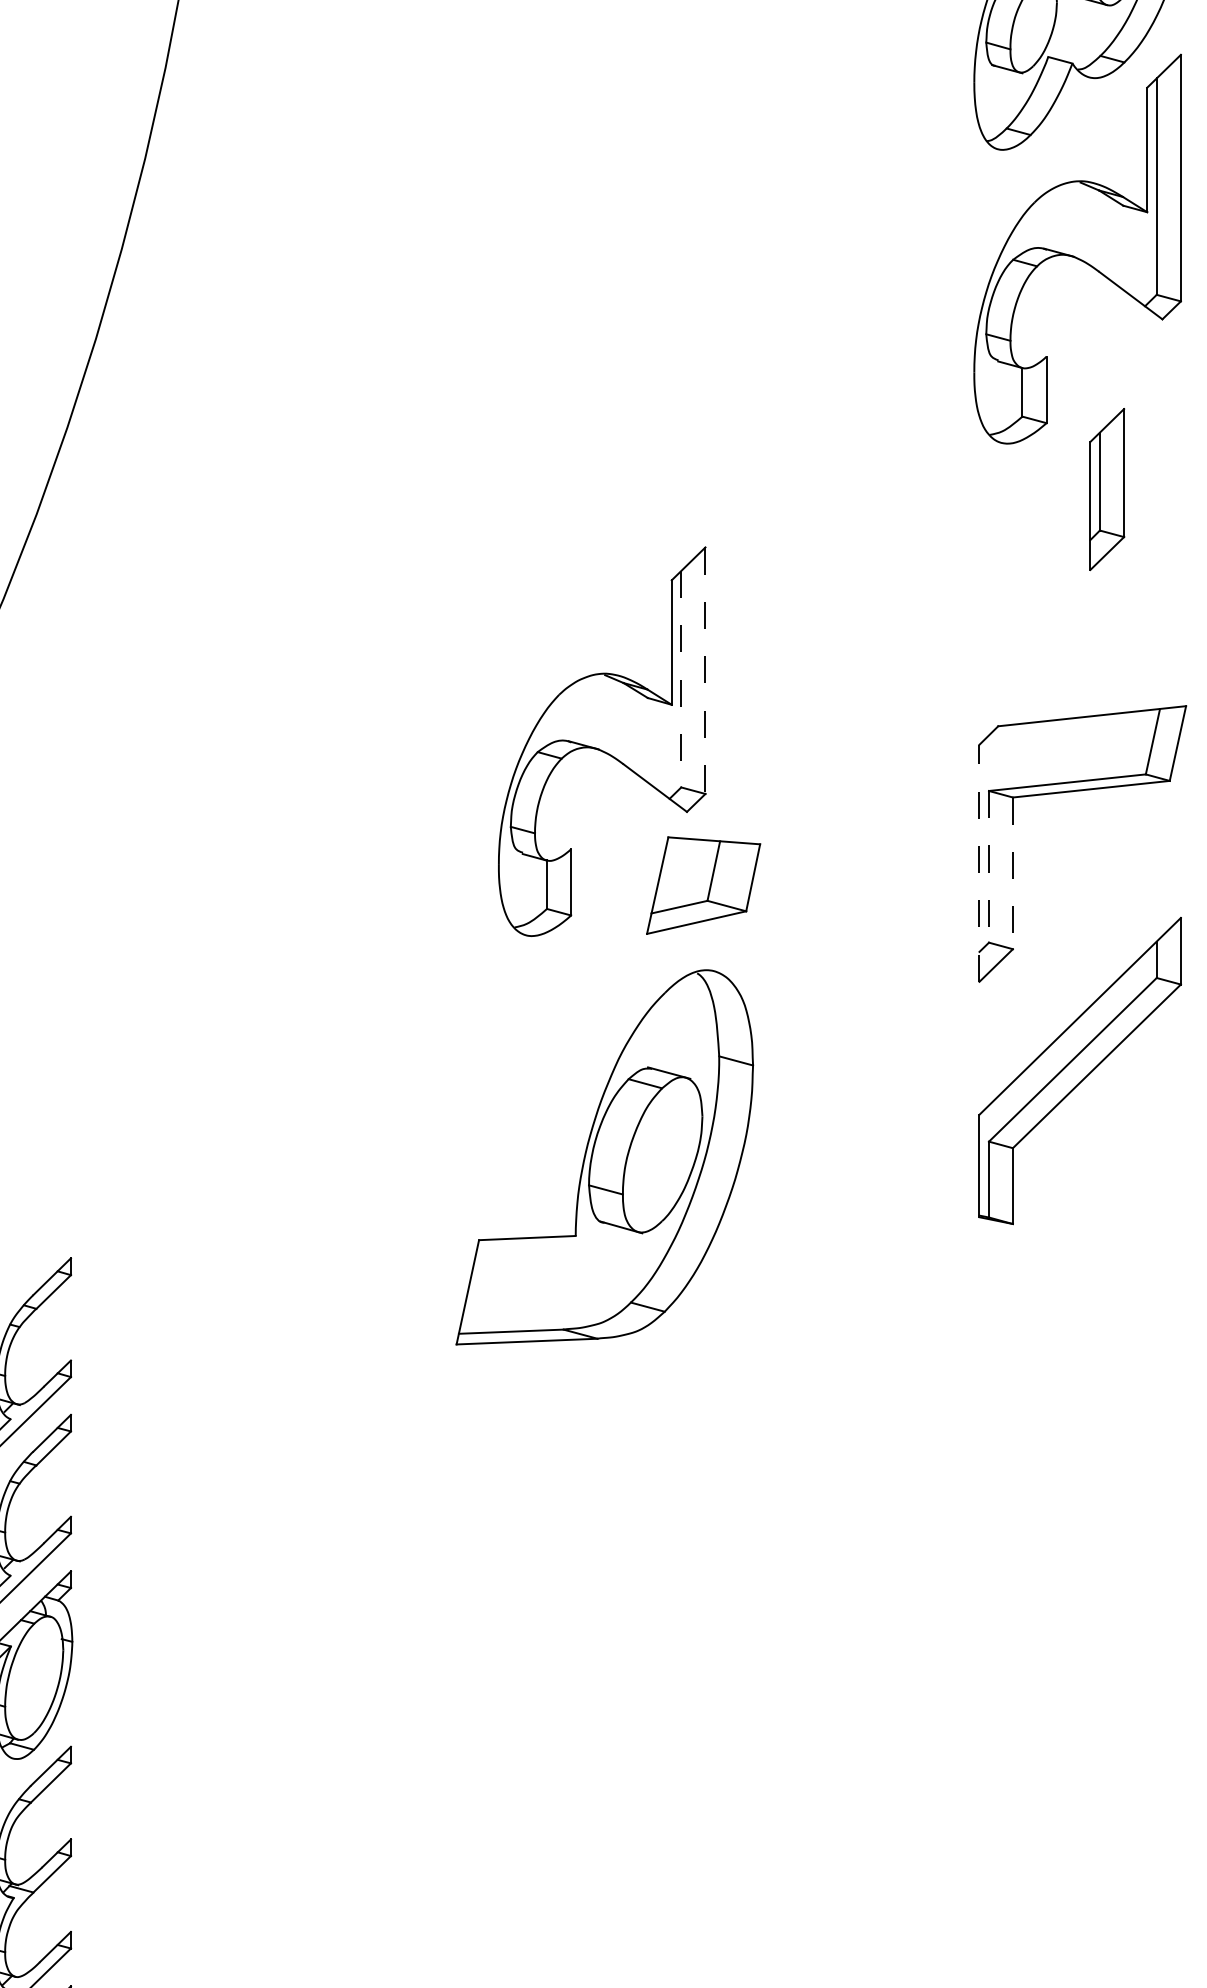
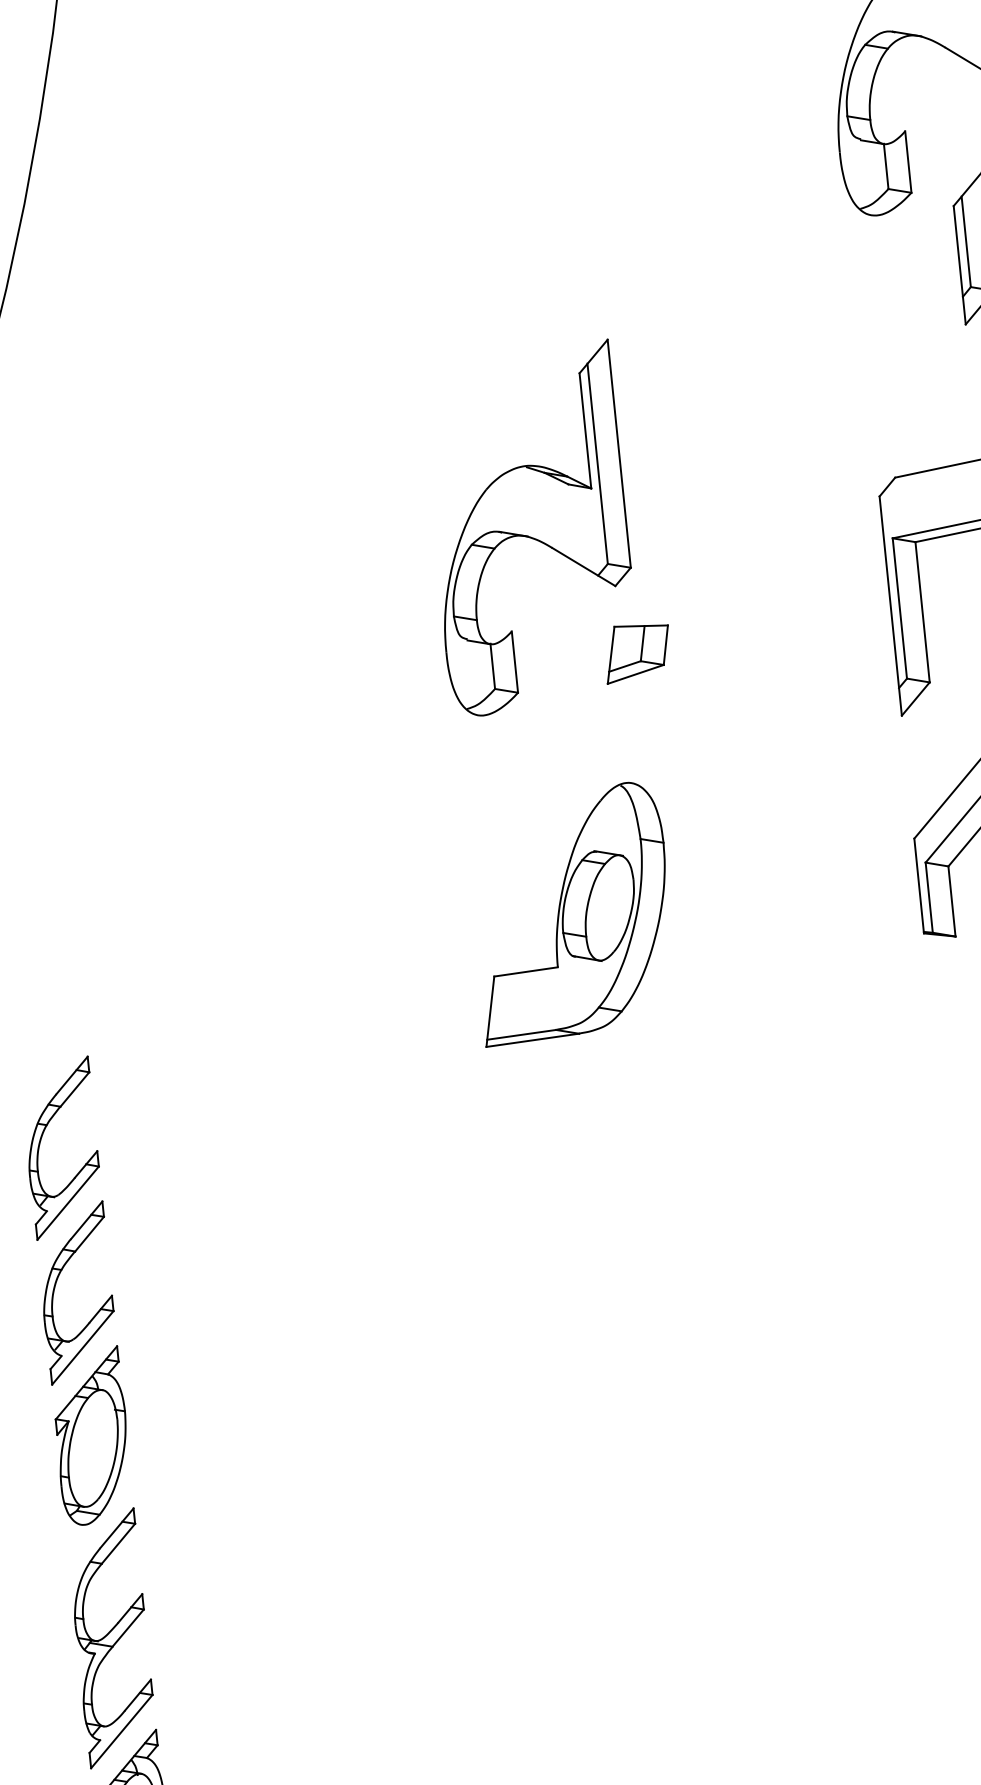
line: (705, 671) -> (619, 454), dashed -> solid
line: (681, 679) -> (597, 464), dashed -> solid
line: (979, 863) -> (890, 606), dashed -> solid
line: (989, 866) -> (900, 608), dashed -> solid
line: (1012, 873) -> (922, 612), dashed -> solid
part: (703, 885) -> (637, 652), size x0.62
part: (604, 1157) -> (571, 913), size x0.71

